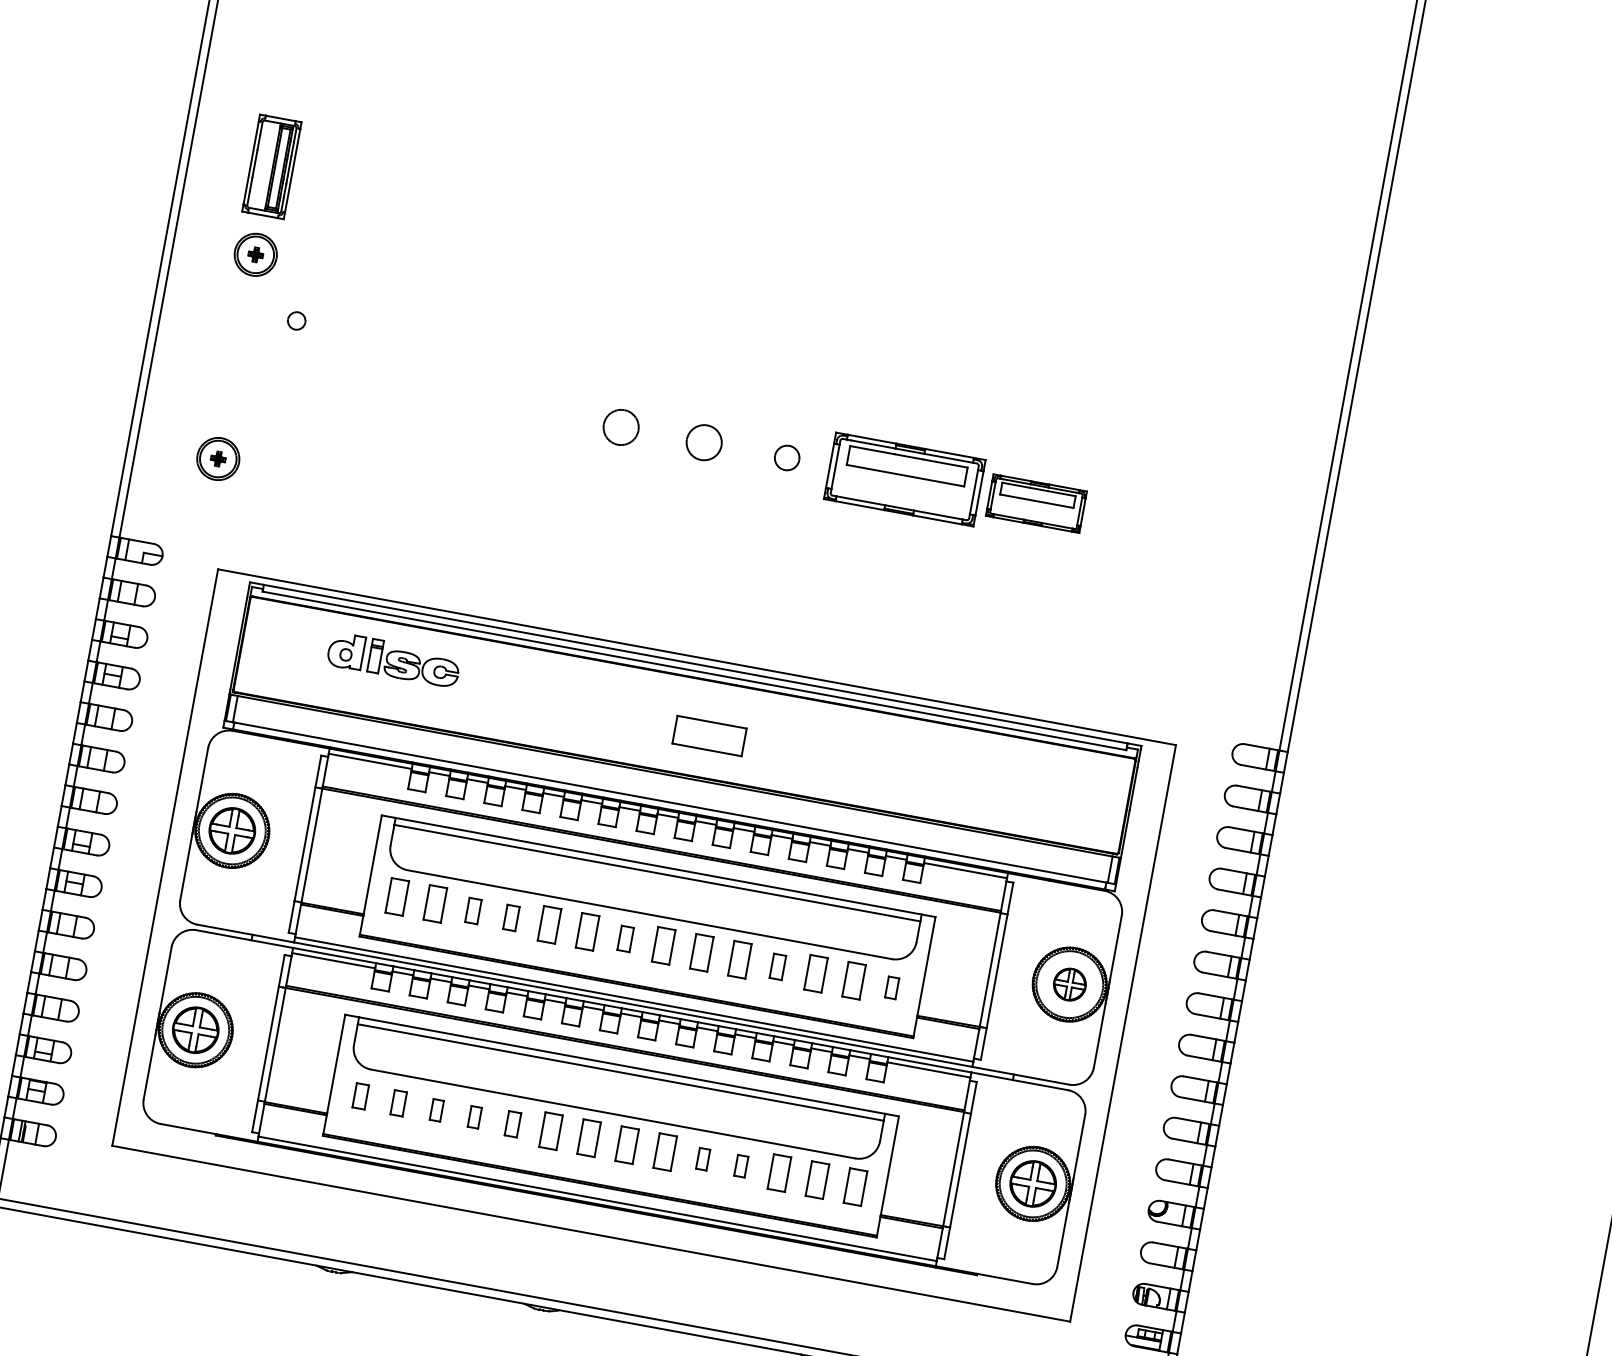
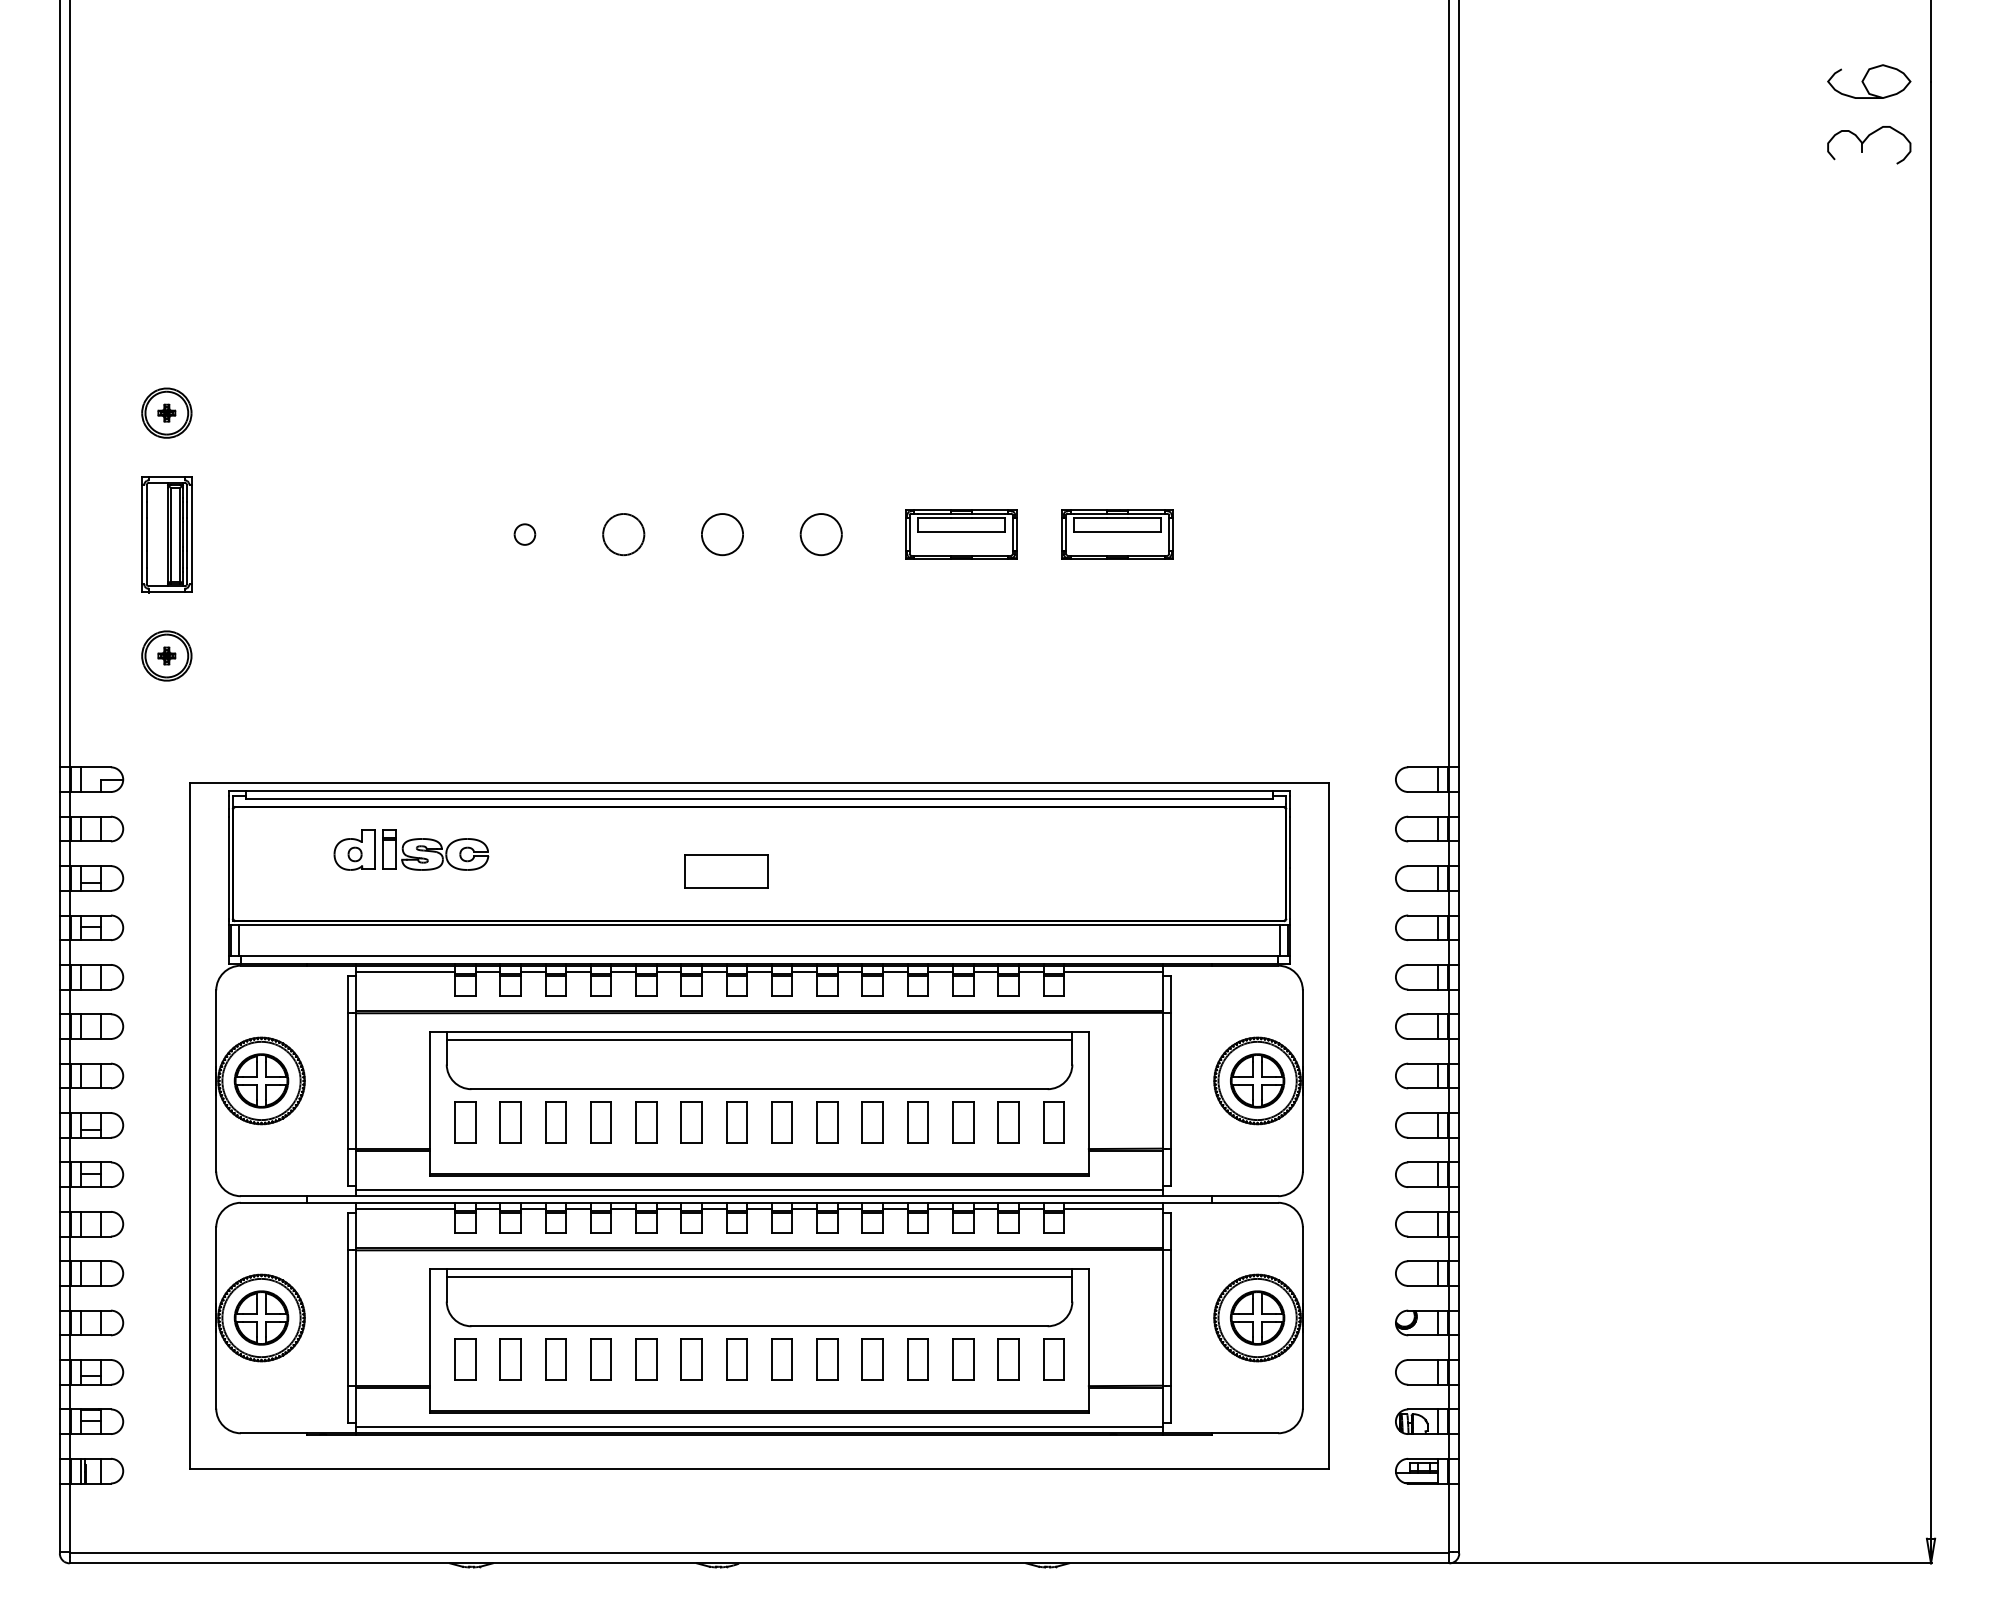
part: (271, 166) -> (166, 534), moved
part: (296, 320) -> (524, 534), moved
part: (786, 457) -> (820, 534), size x1.43
part: (905, 479) -> (961, 534), size x0.62
part: (709, 736) -> (726, 871), moved
part: (473, 911) -> (555, 1122), size x1.43
part: (510, 918) -> (600, 1122), size x1.43
part: (625, 939) -> (736, 1122), size x1.43
part: (777, 967) -> (917, 1122), size x1.43
part: (1069, 984) -> (1257, 1080), size x1.43
part: (891, 988) -> (1053, 1122), size x1.67
part: (360, 1096) -> (465, 1359), size x1.43
part: (398, 1103) -> (510, 1359), size x1.43
part: (436, 1110) -> (555, 1359), size x1.67
part: (474, 1117) -> (600, 1359), size x1.67
part: (513, 1124) -> (646, 1359), size x1.43
part: (703, 1159) -> (872, 1359), size x1.67
part: (740, 1166) -> (917, 1359), size x1.67

